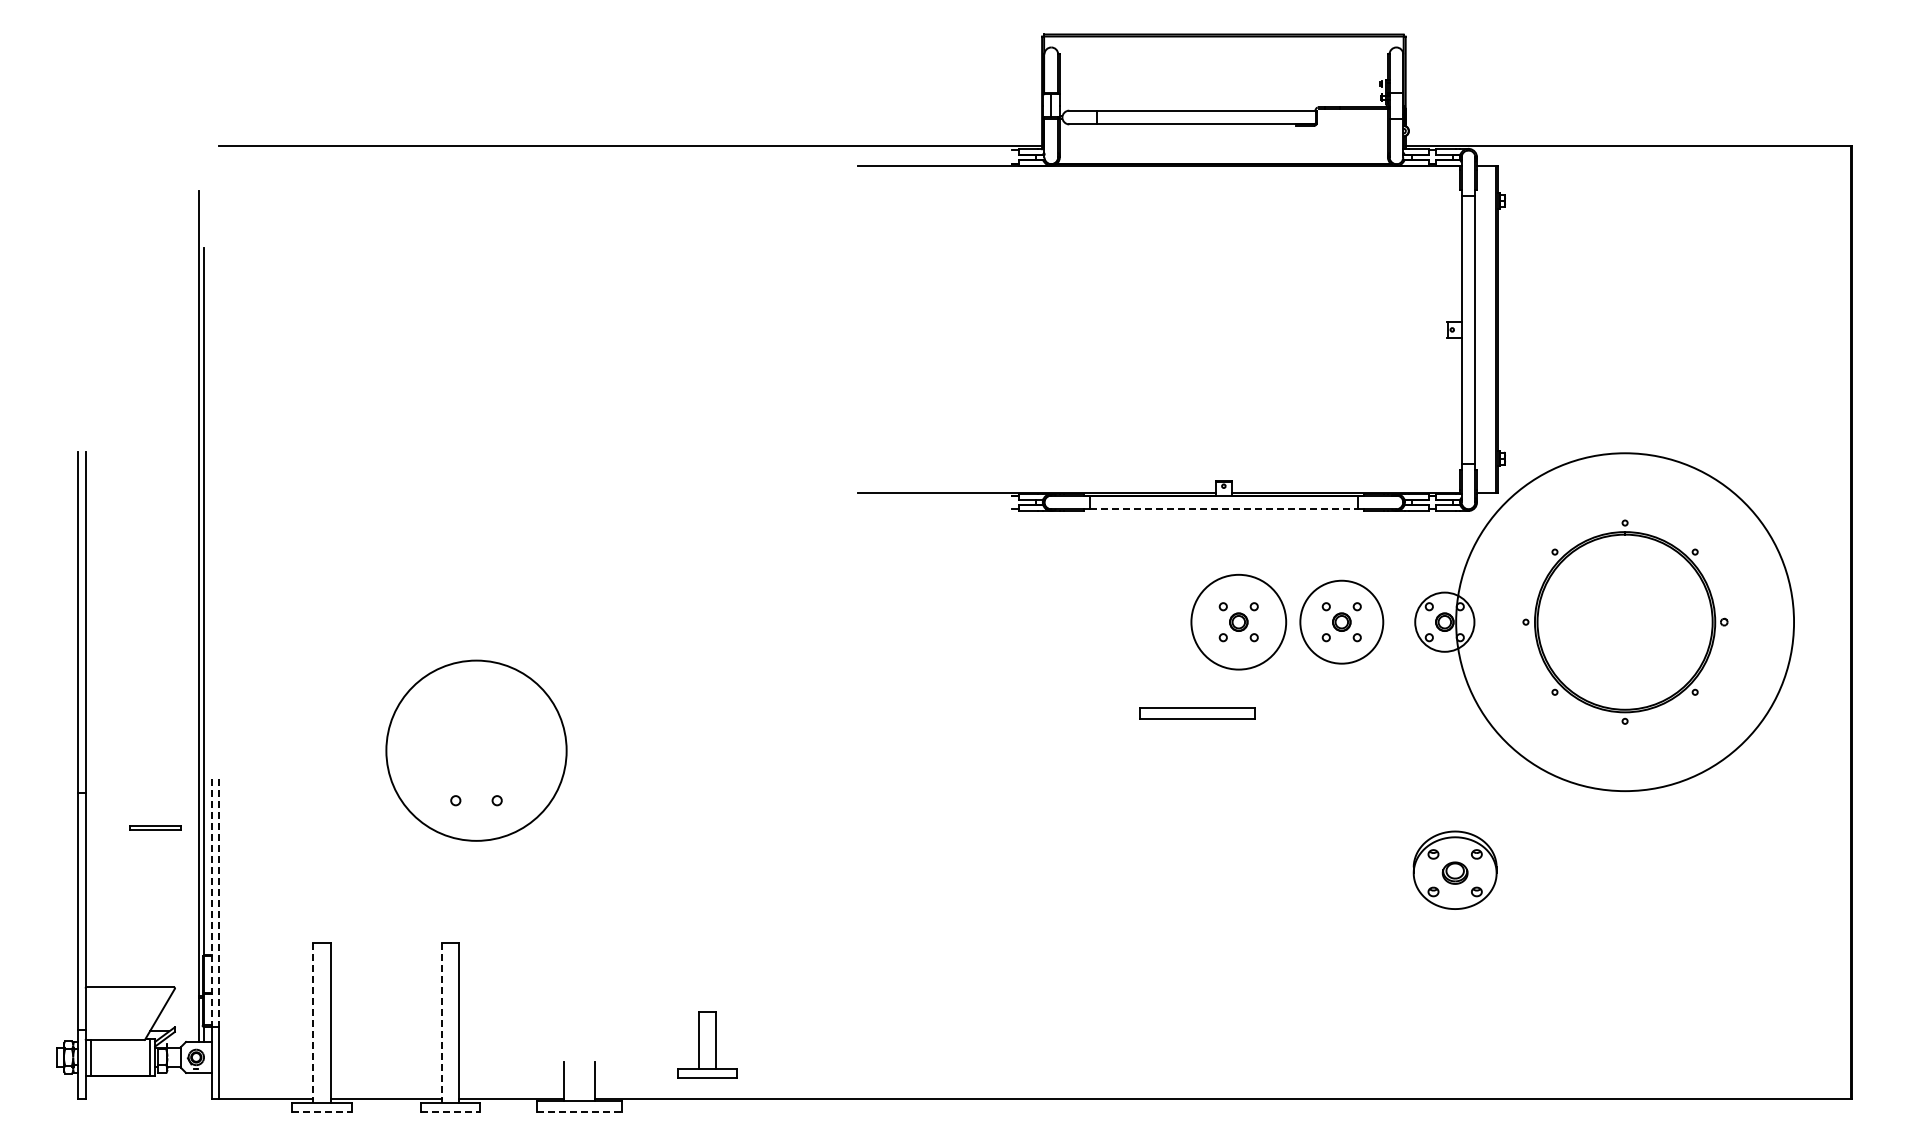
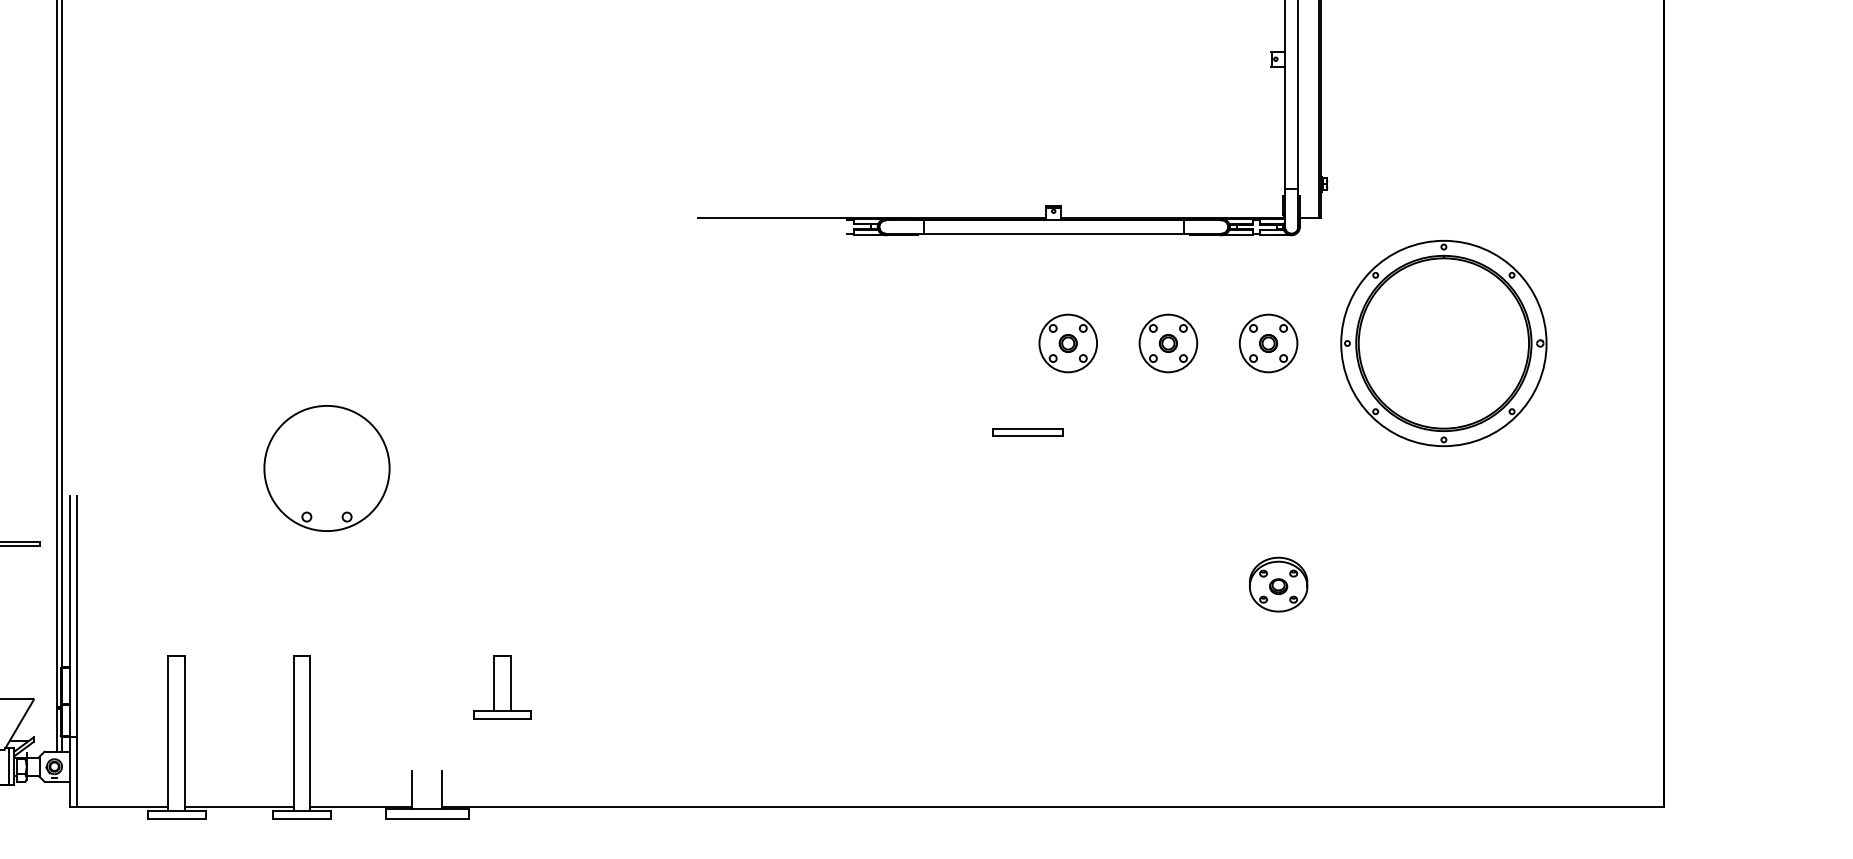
line: (1223, 509) -> (1053, 233), dashed -> solid
circle: (1238, 621) -> (1067, 342), size x0.62
circle: (1341, 621) -> (1168, 342), size x0.71
circle: (1624, 621) -> (1443, 342), size x0.62
part: (1197, 713) -> (1028, 432), size x0.62
circle: (476, 750) -> (326, 468), size x0.71
part: (1454, 869) -> (1278, 583), size x0.71
line: (211, 903) -> (69, 617), dashed -> solid
line: (218, 903) -> (76, 617), dashed -> solid
line: (313, 1023) -> (168, 733), dashed -> solid
line: (442, 1023) -> (293, 733), dashed -> solid
part: (707, 1044) -> (502, 687), moved
line: (322, 1111) -> (177, 819), dashed -> solid
line: (450, 1111) -> (301, 819), dashed -> solid
line: (580, 1111) -> (428, 819), dashed -> solid

